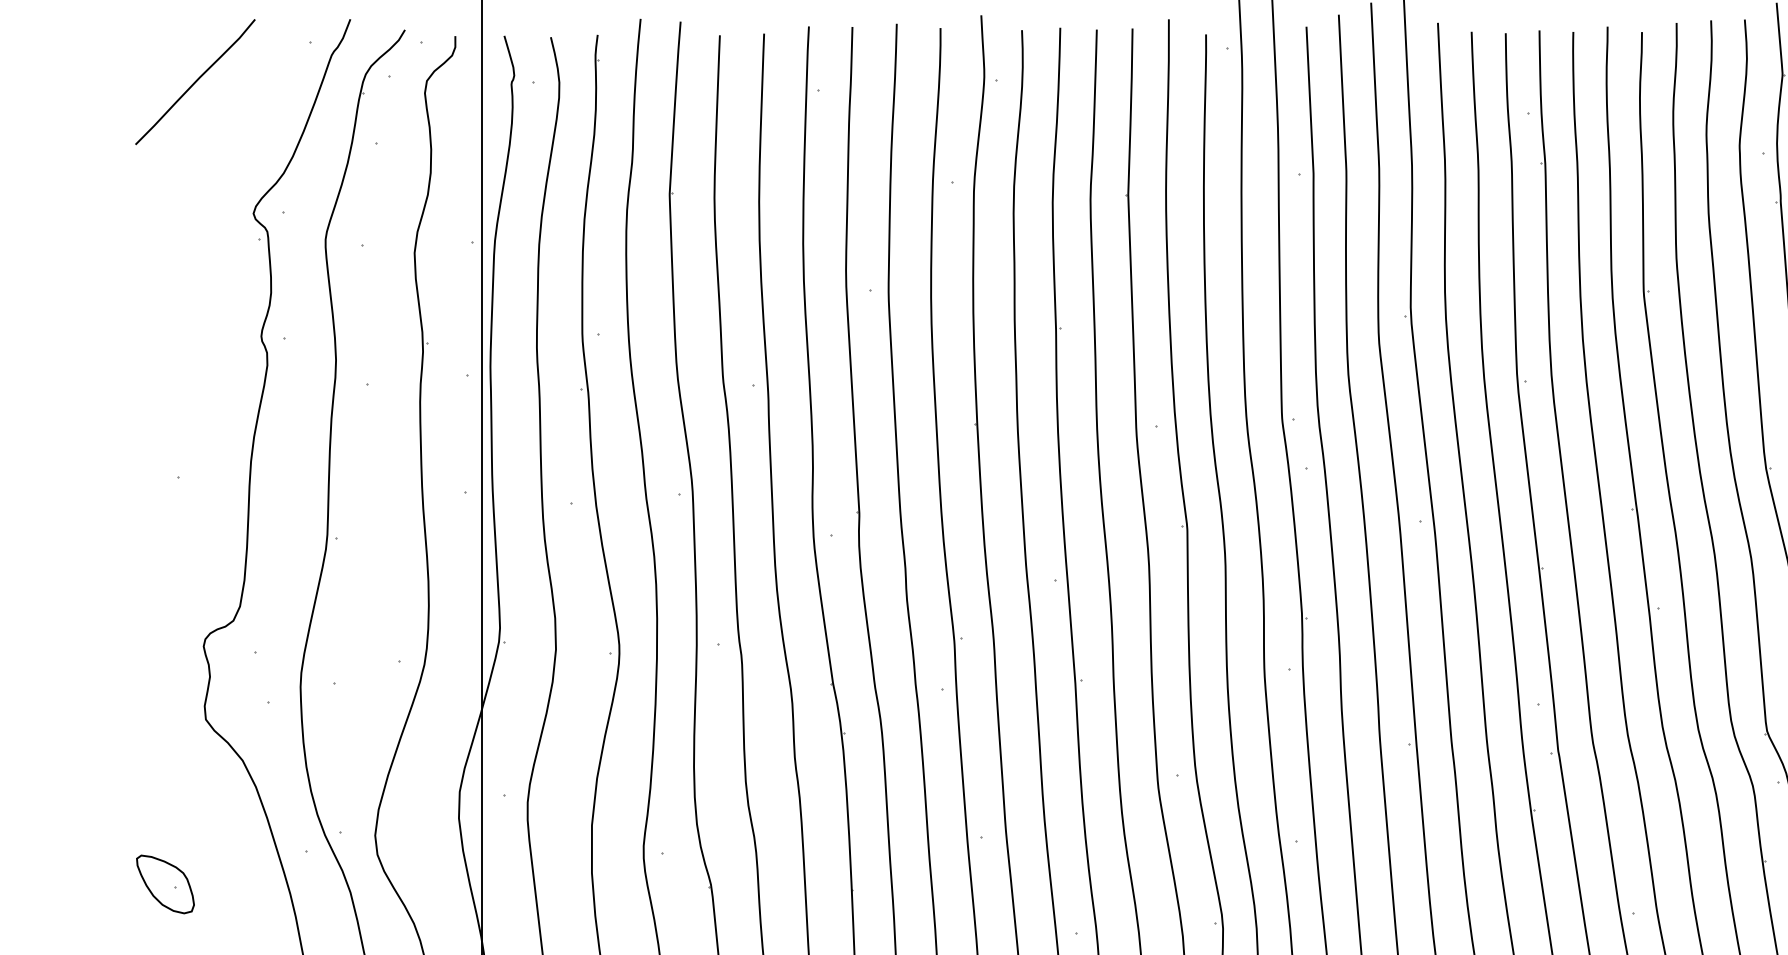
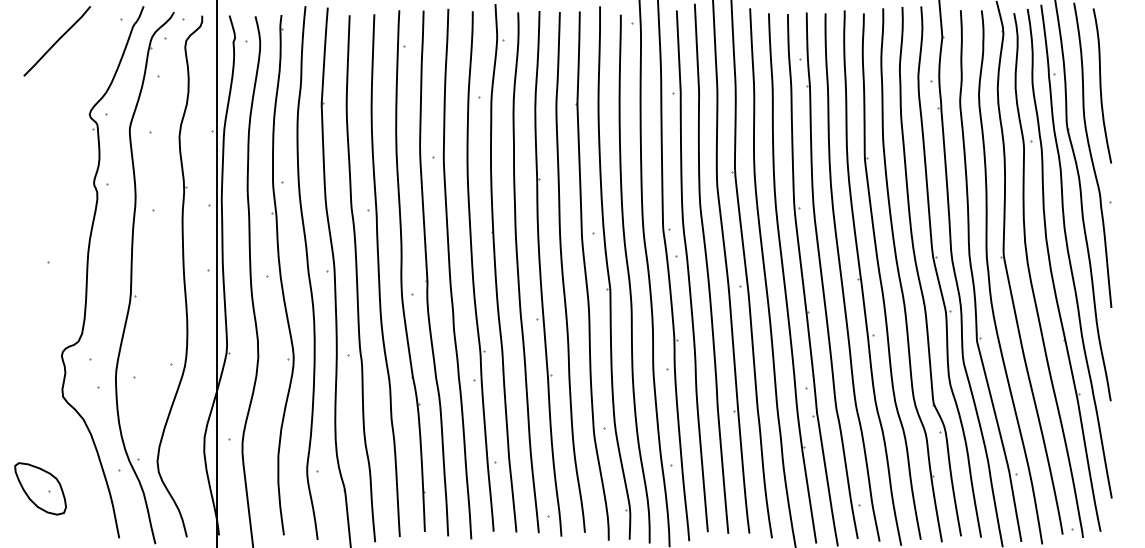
part: (165, 884) -> (40, 488), size x1.6

